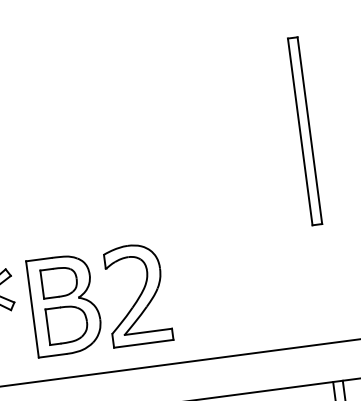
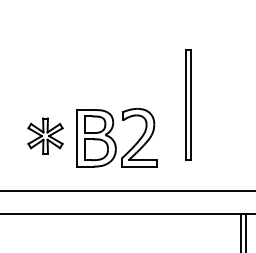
part: (304, 130) -> (188, 104), moved
part: (98, 299) -> (116, 137), moved

